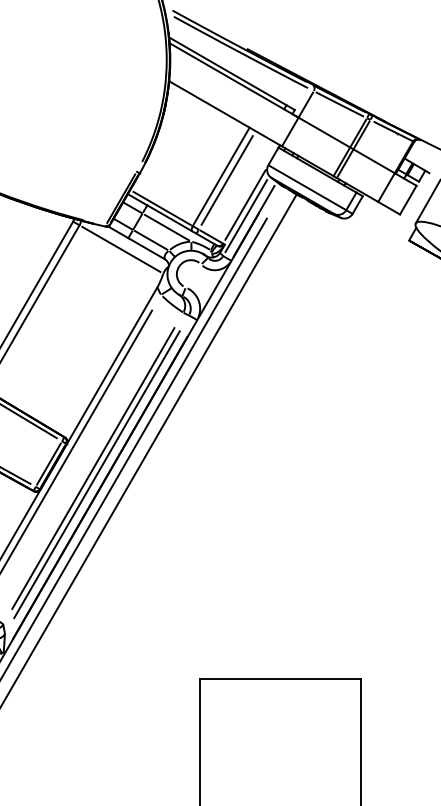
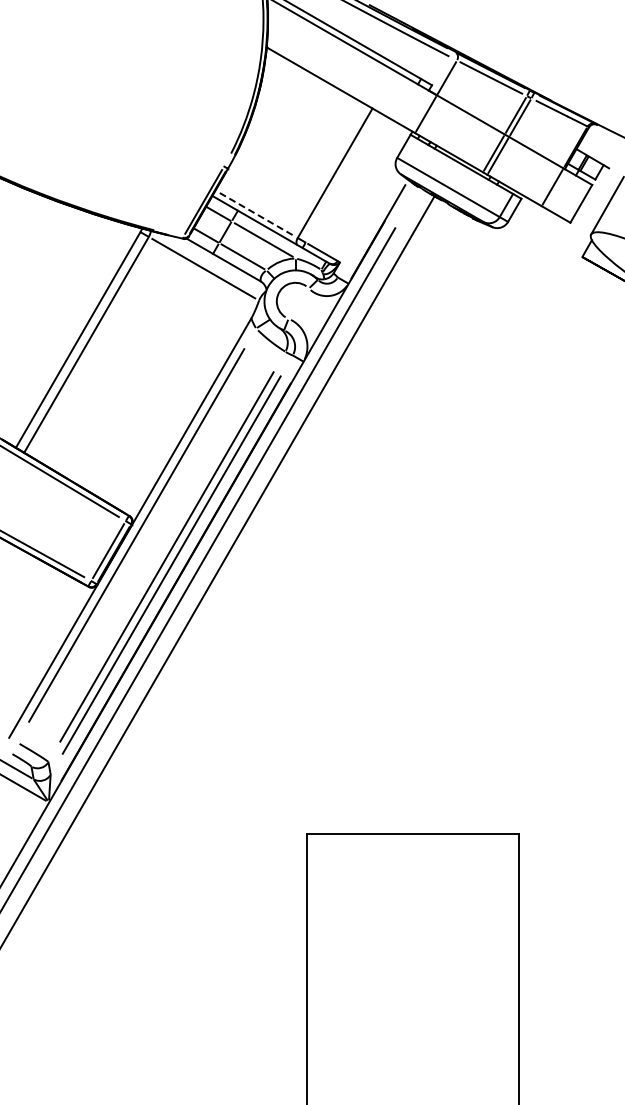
line: (226, 180) -> (342, 177), removed
line: (245, 205) -> (366, 210), removed
line: (162, 208) -> (257, 214), solid -> dashed
line: (245, 215) -> (367, 224), removed

